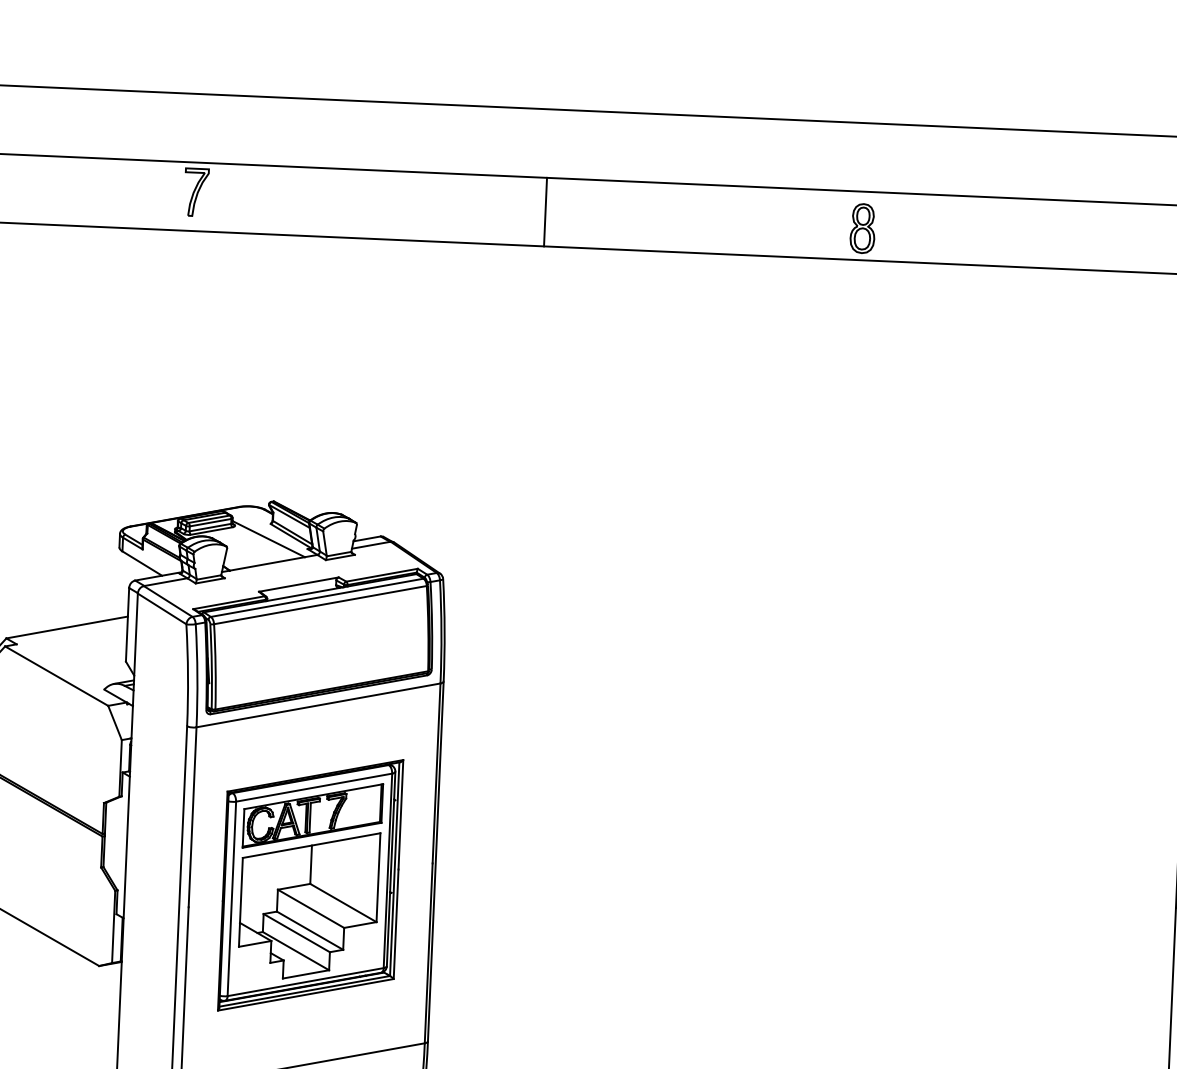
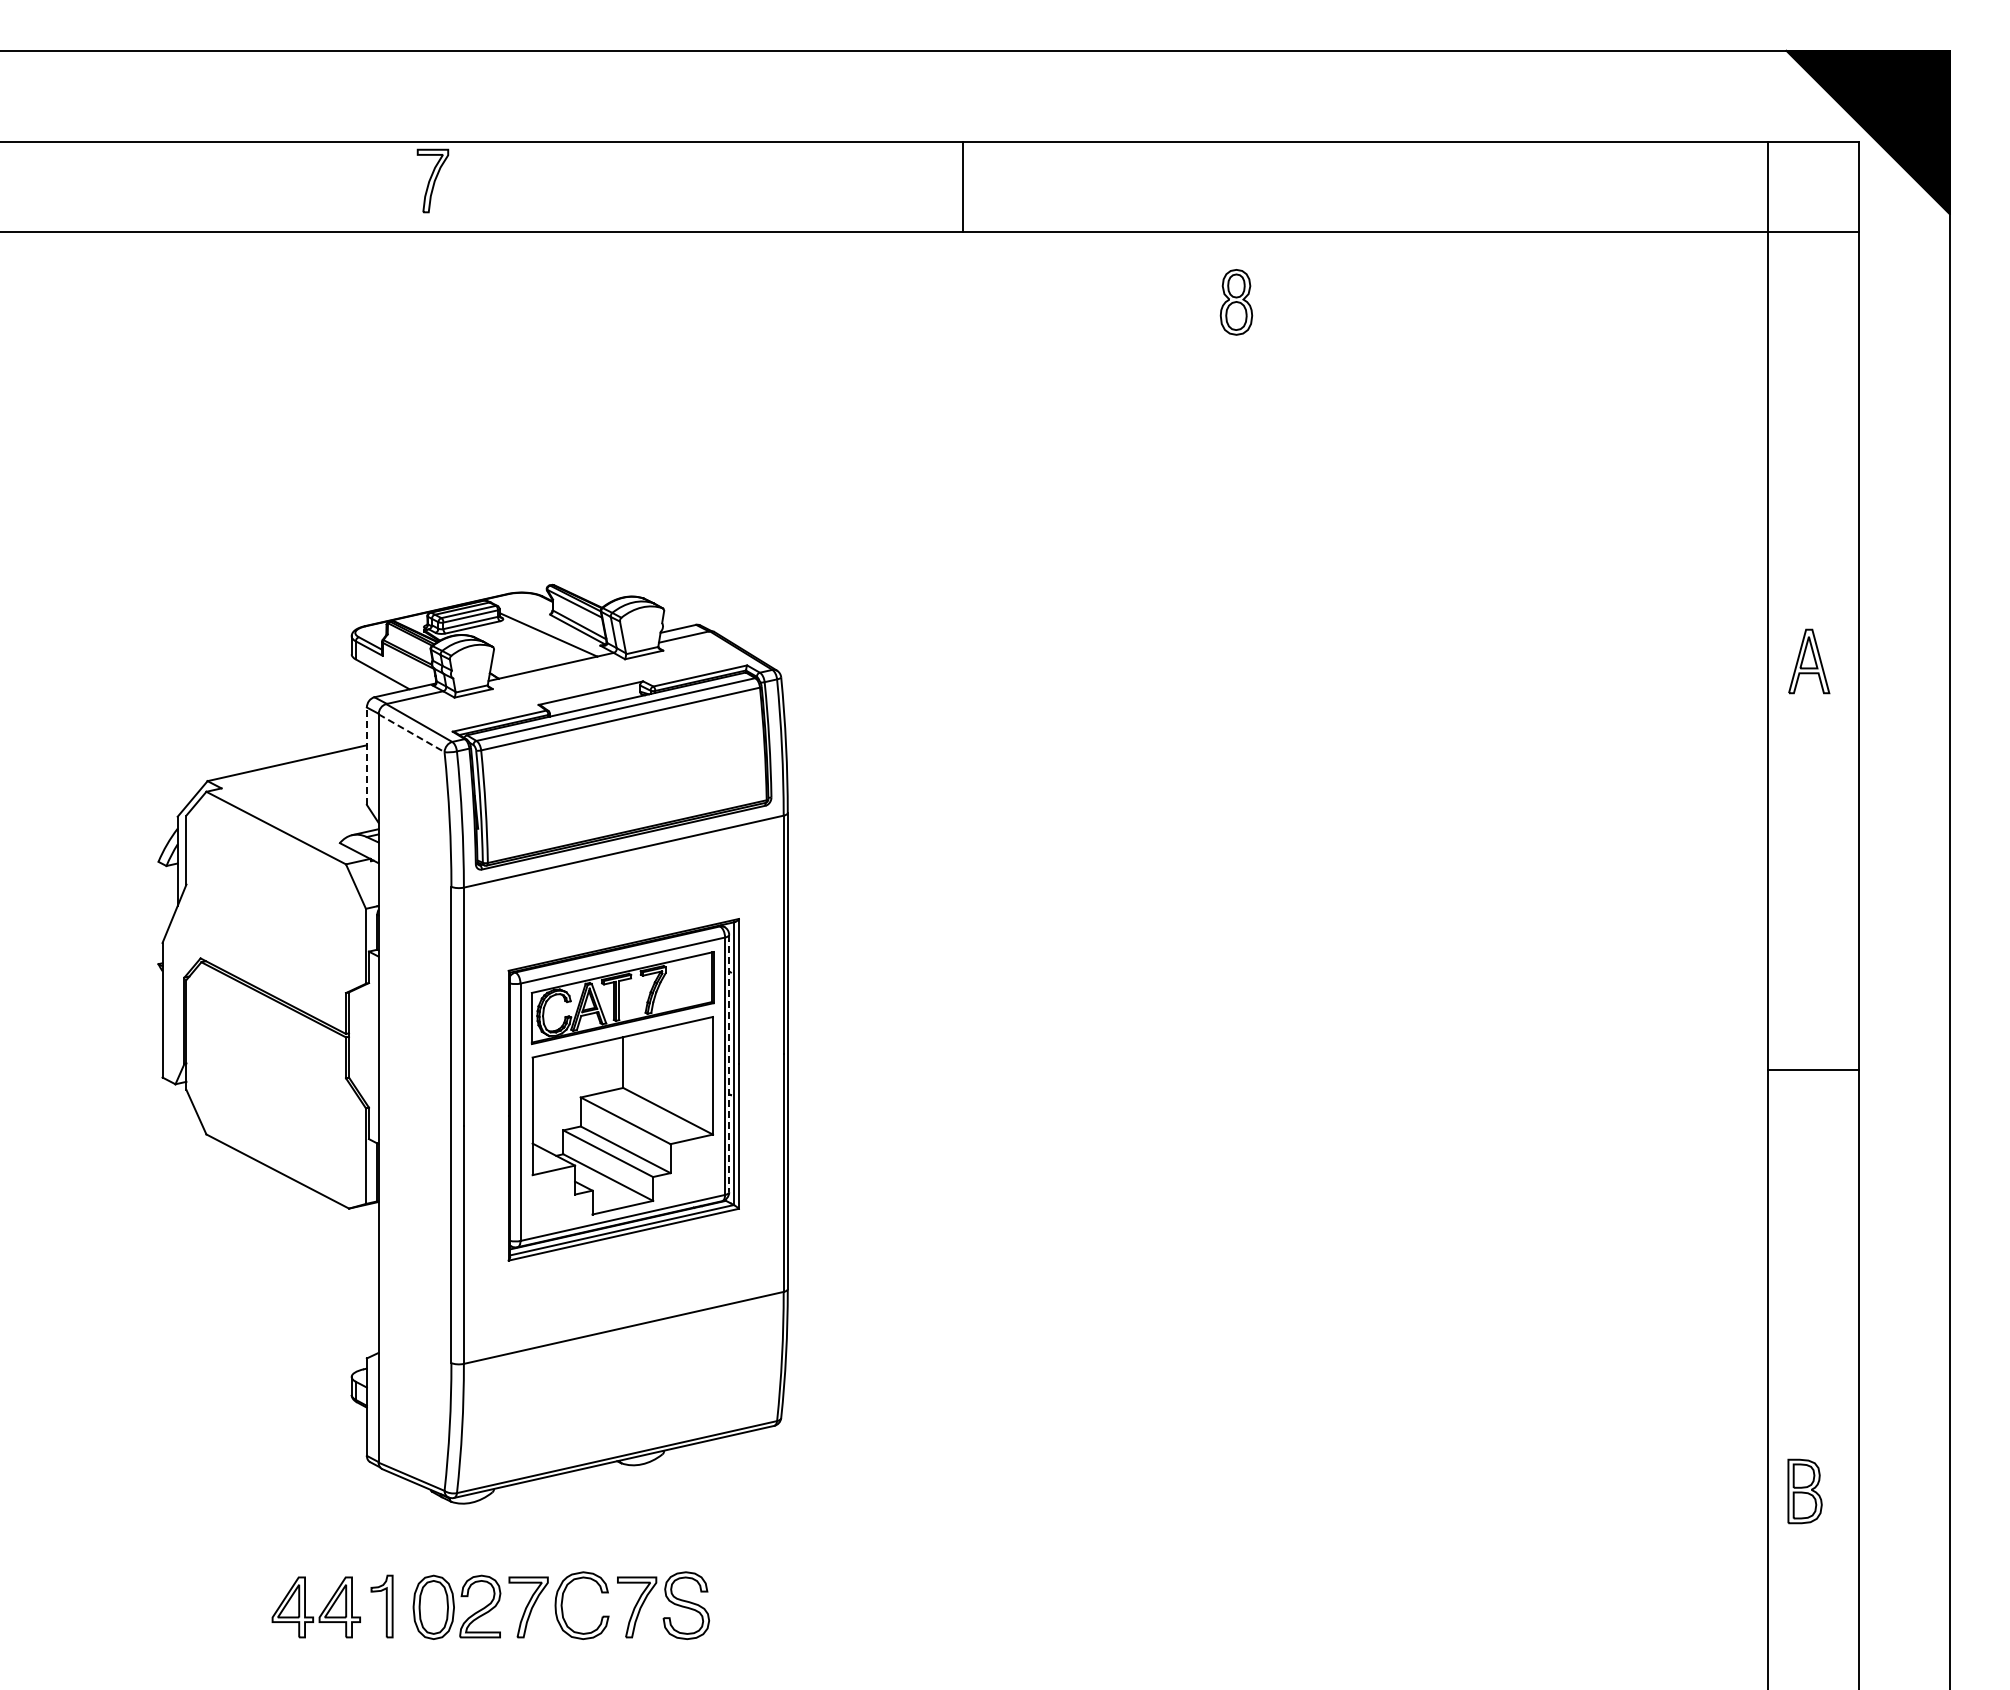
line: (545, 211) -> (963, 186), moved
part: (862, 228) -> (1236, 302), moved
line: (162, 609) -> (411, 733), solid -> dashed
line: (127, 625) -> (366, 756), solid -> dashed
line: (391, 868) -> (729, 1063), solid -> dashed

